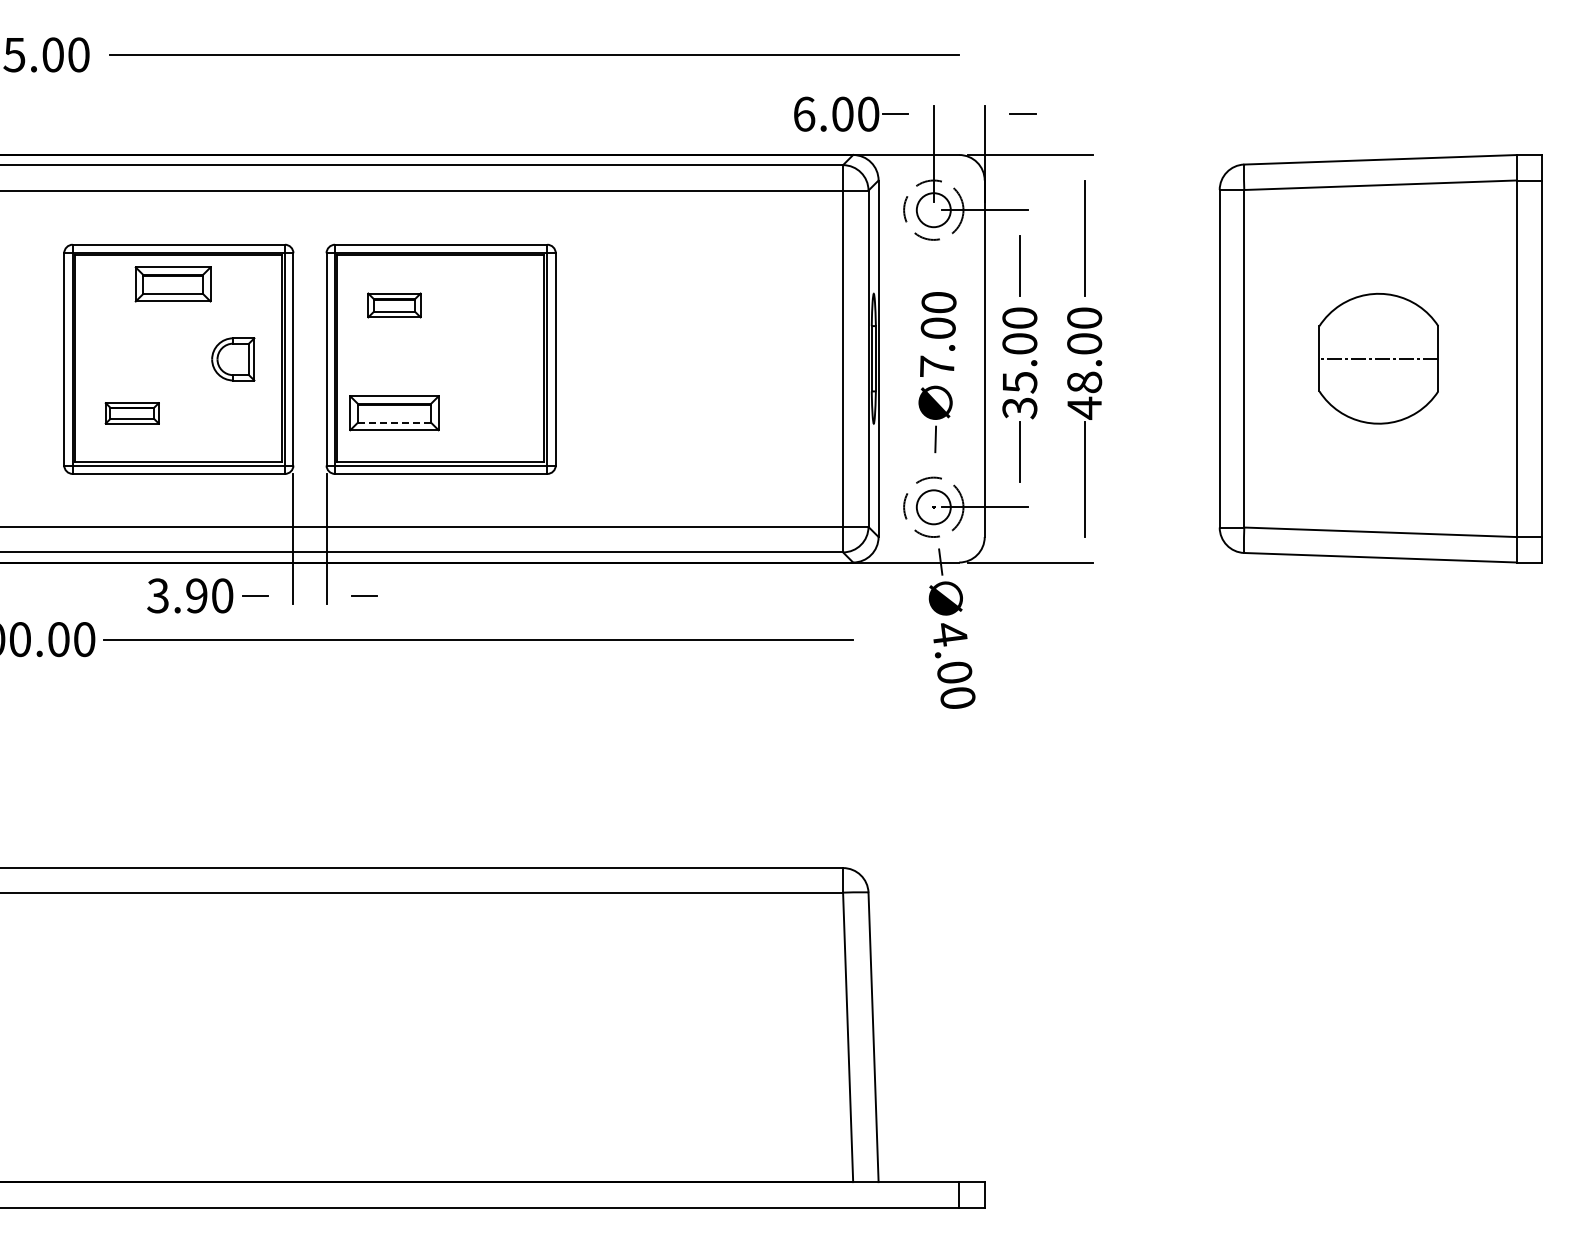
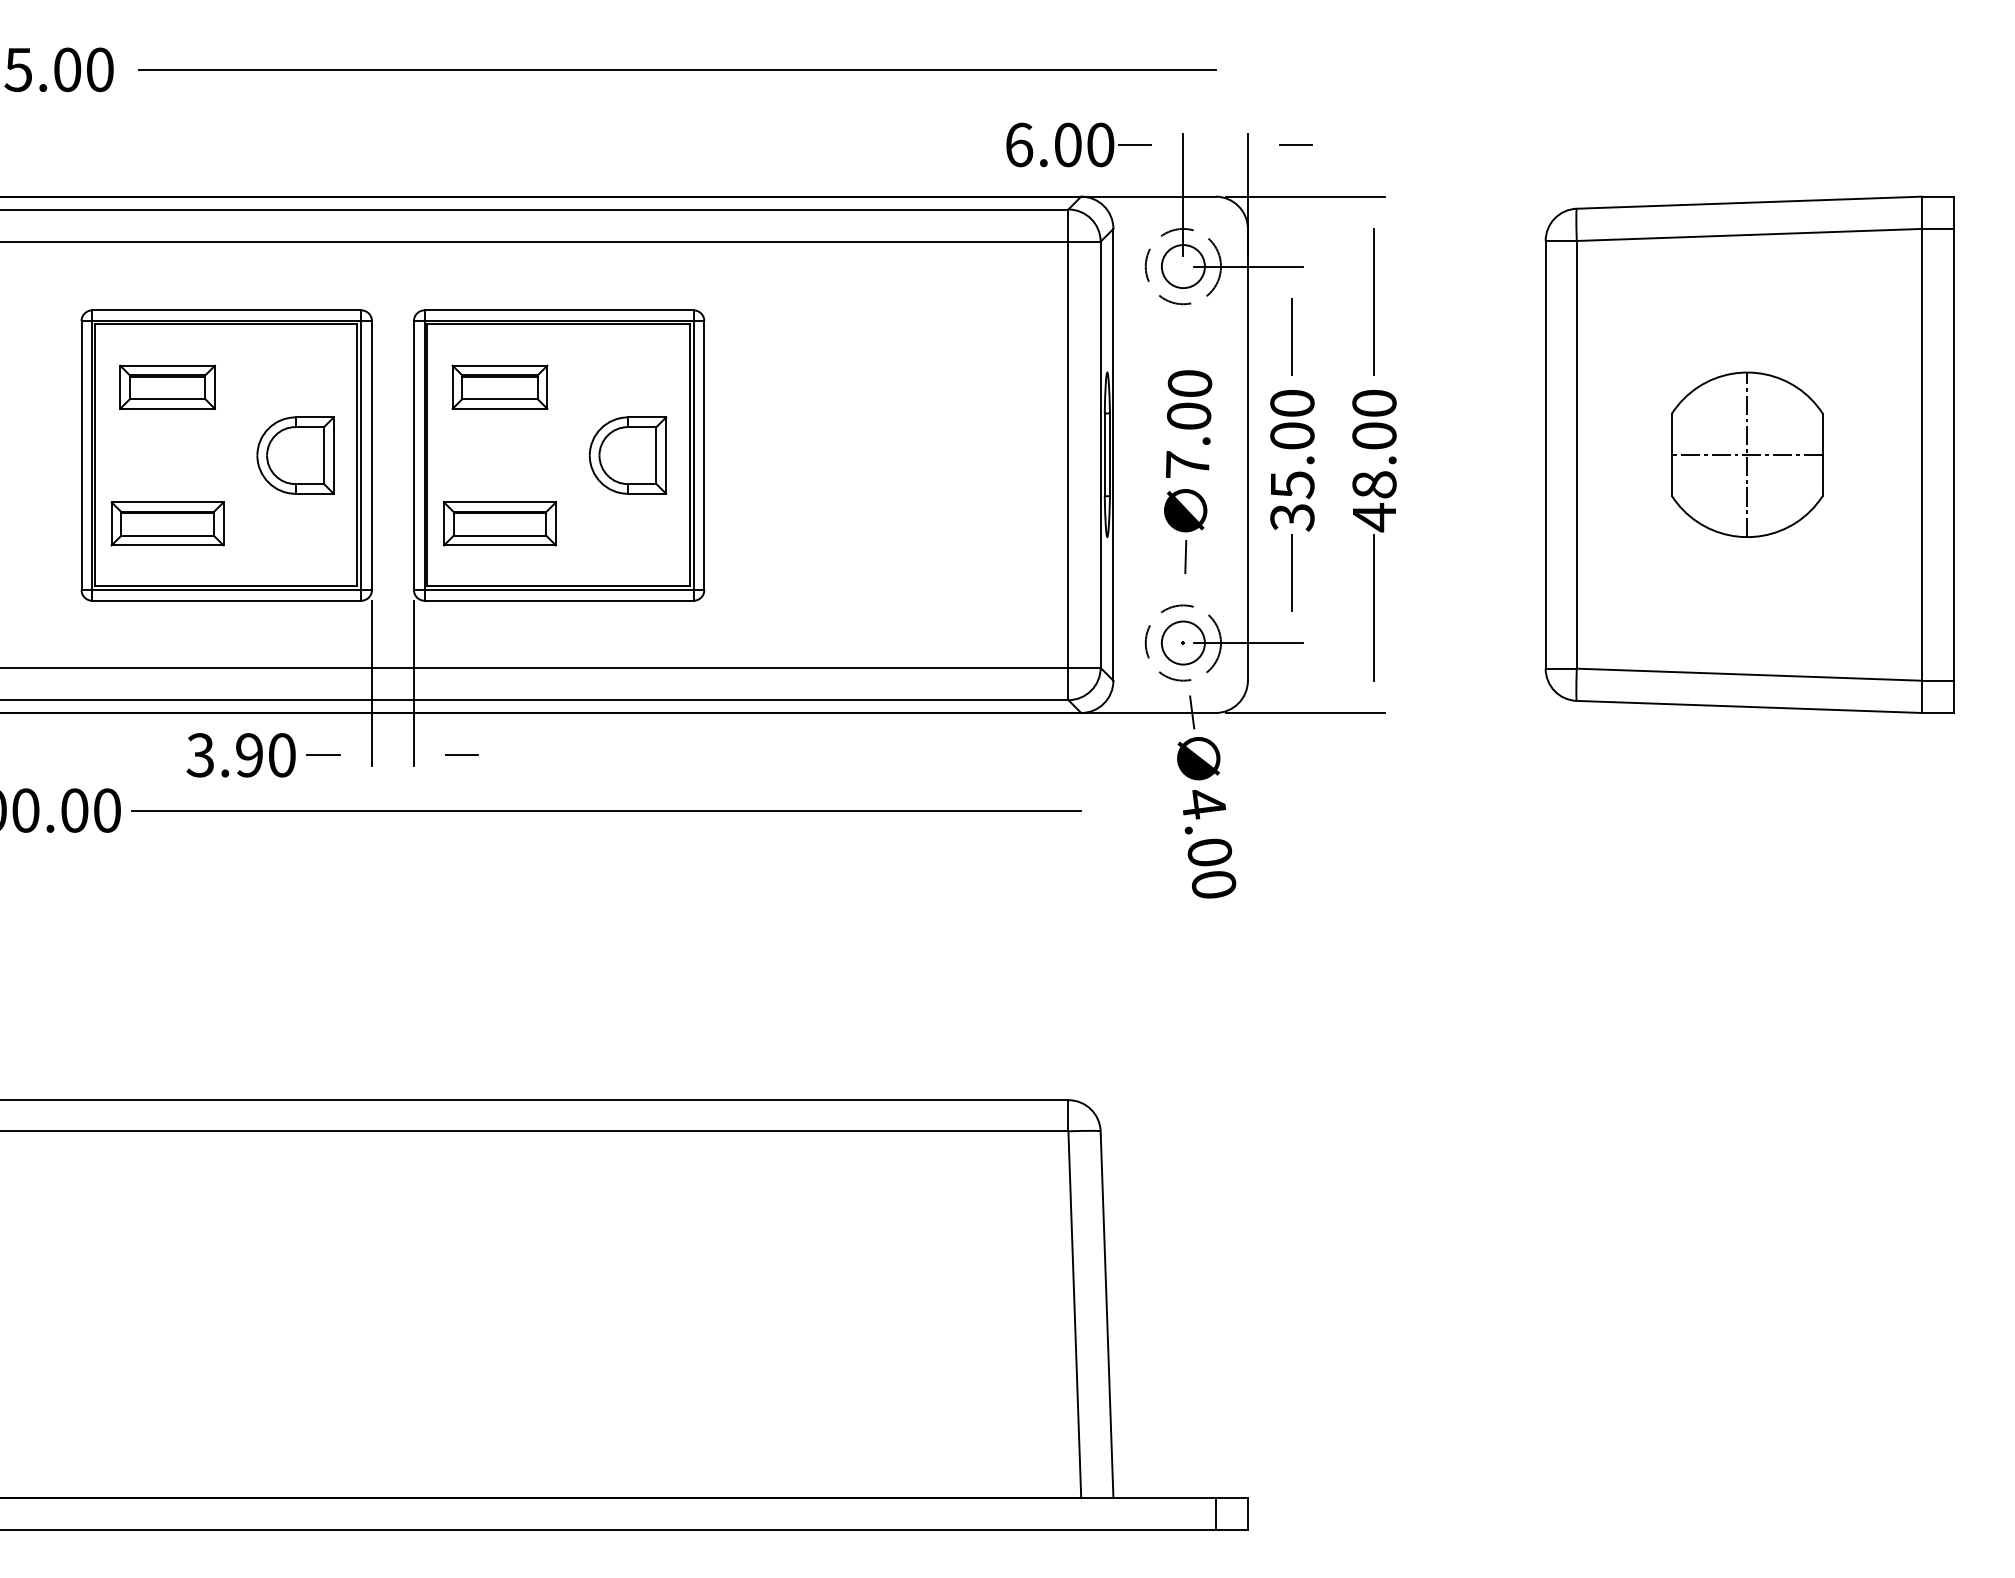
part: (172, 284) -> (166, 387), moved
part: (394, 305) -> (500, 387), size x1.43
line: (1378, 358) -> (1746, 454), added
part: (233, 359) -> (296, 455), size x1.43
part: (495, 359) -> (628, 455), added
part: (132, 413) -> (168, 524), size x1.67
line: (393, 422) -> (498, 535), dashed -> solid

